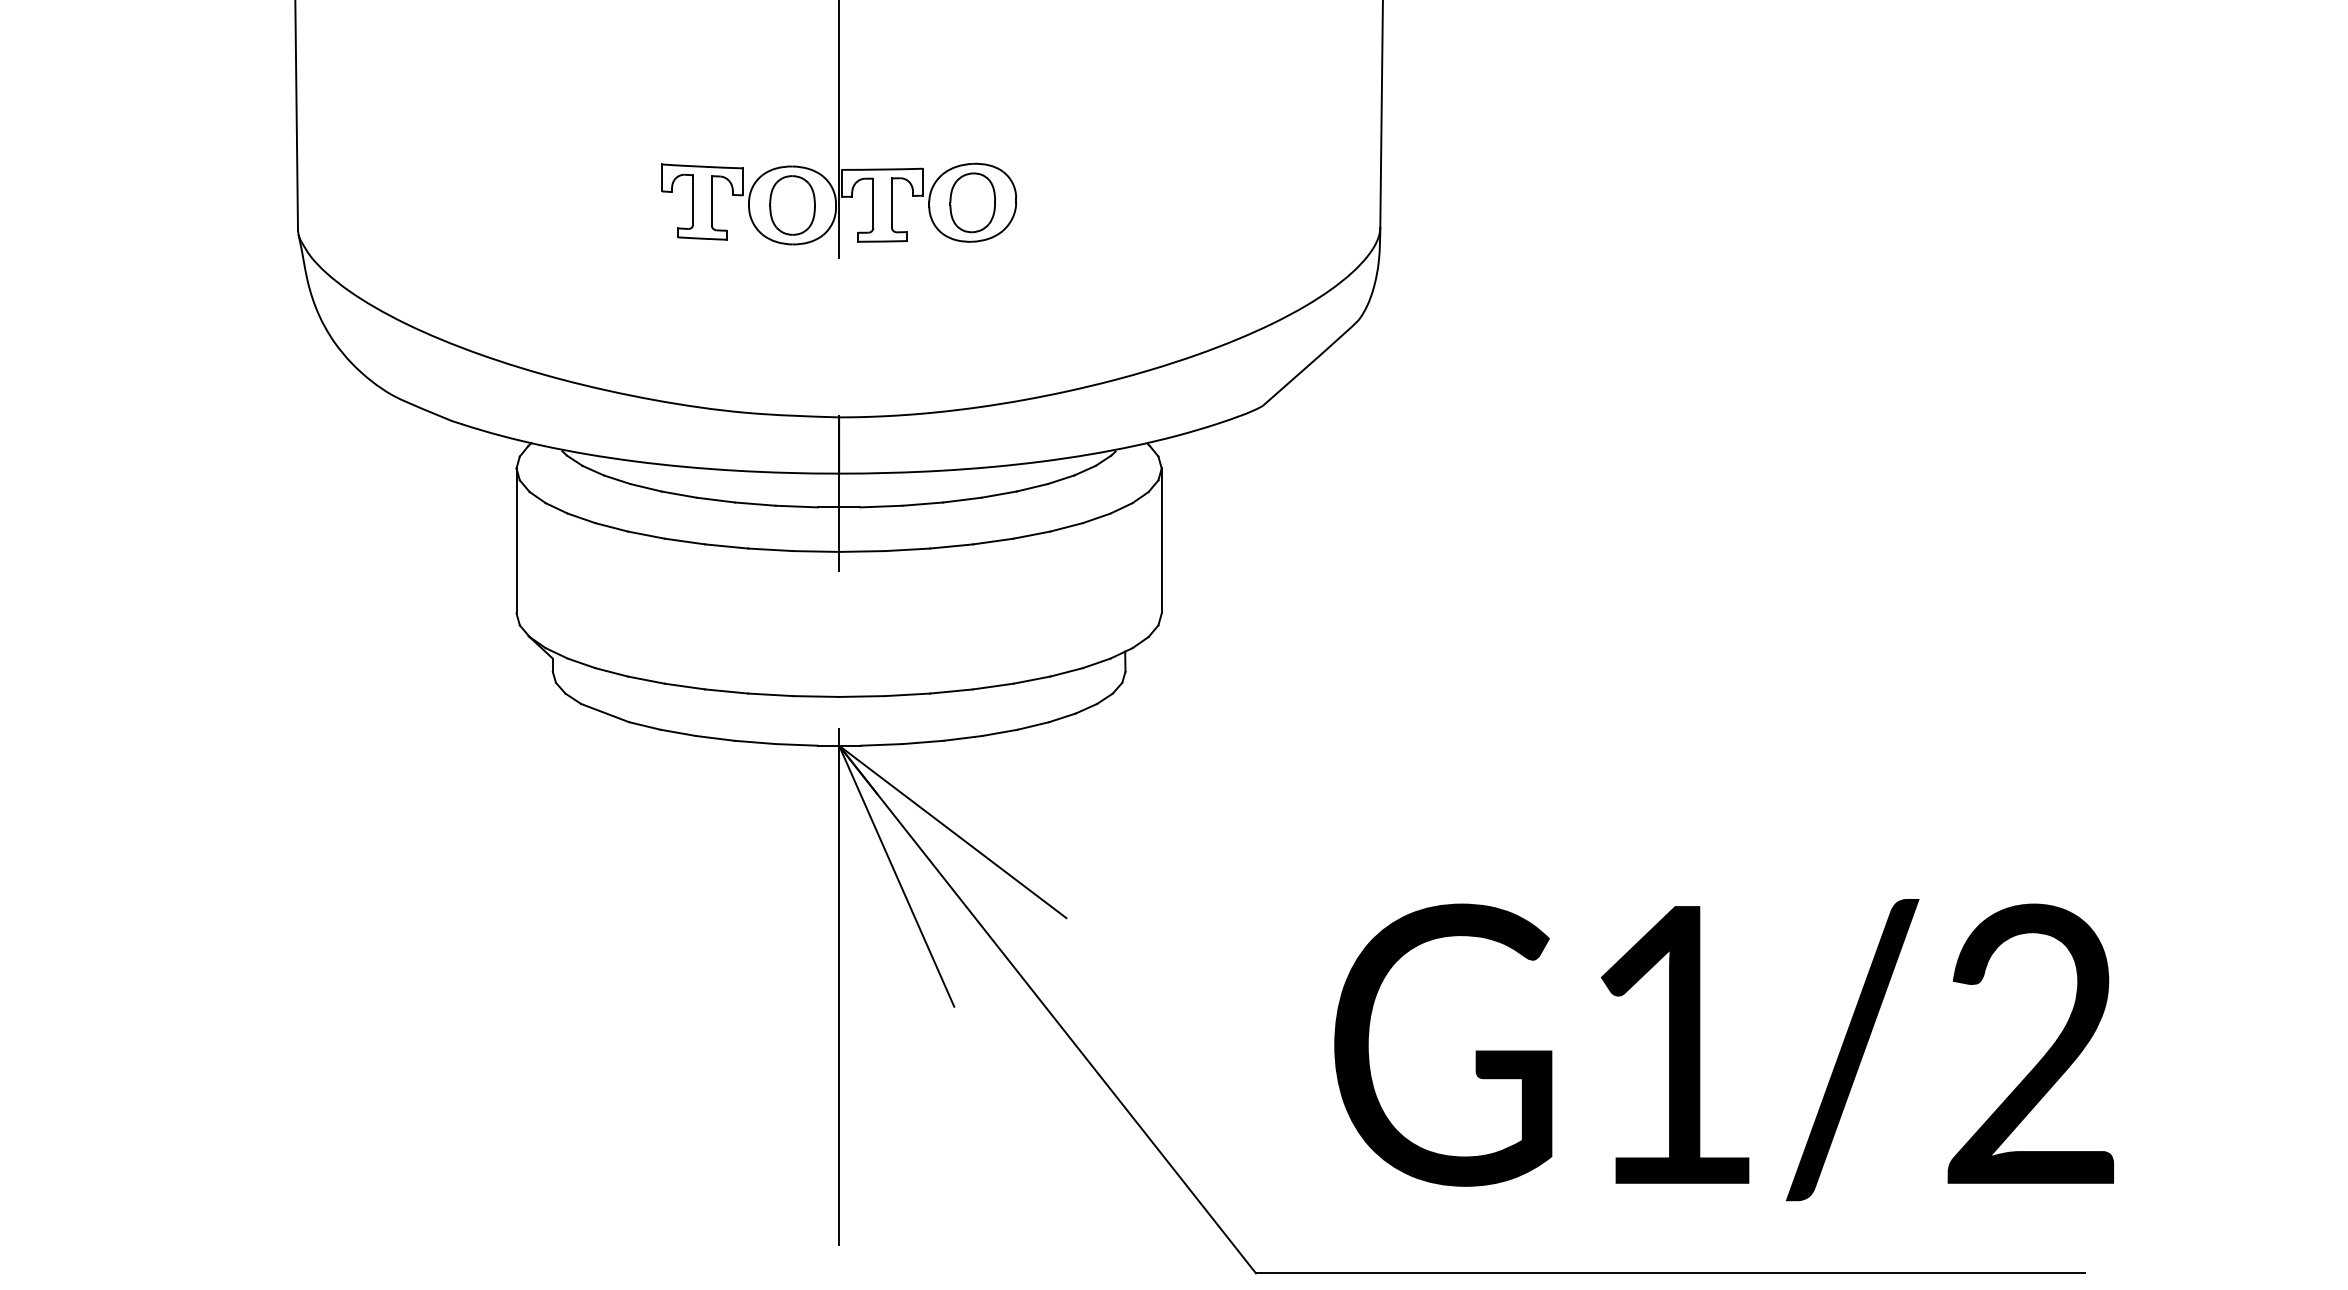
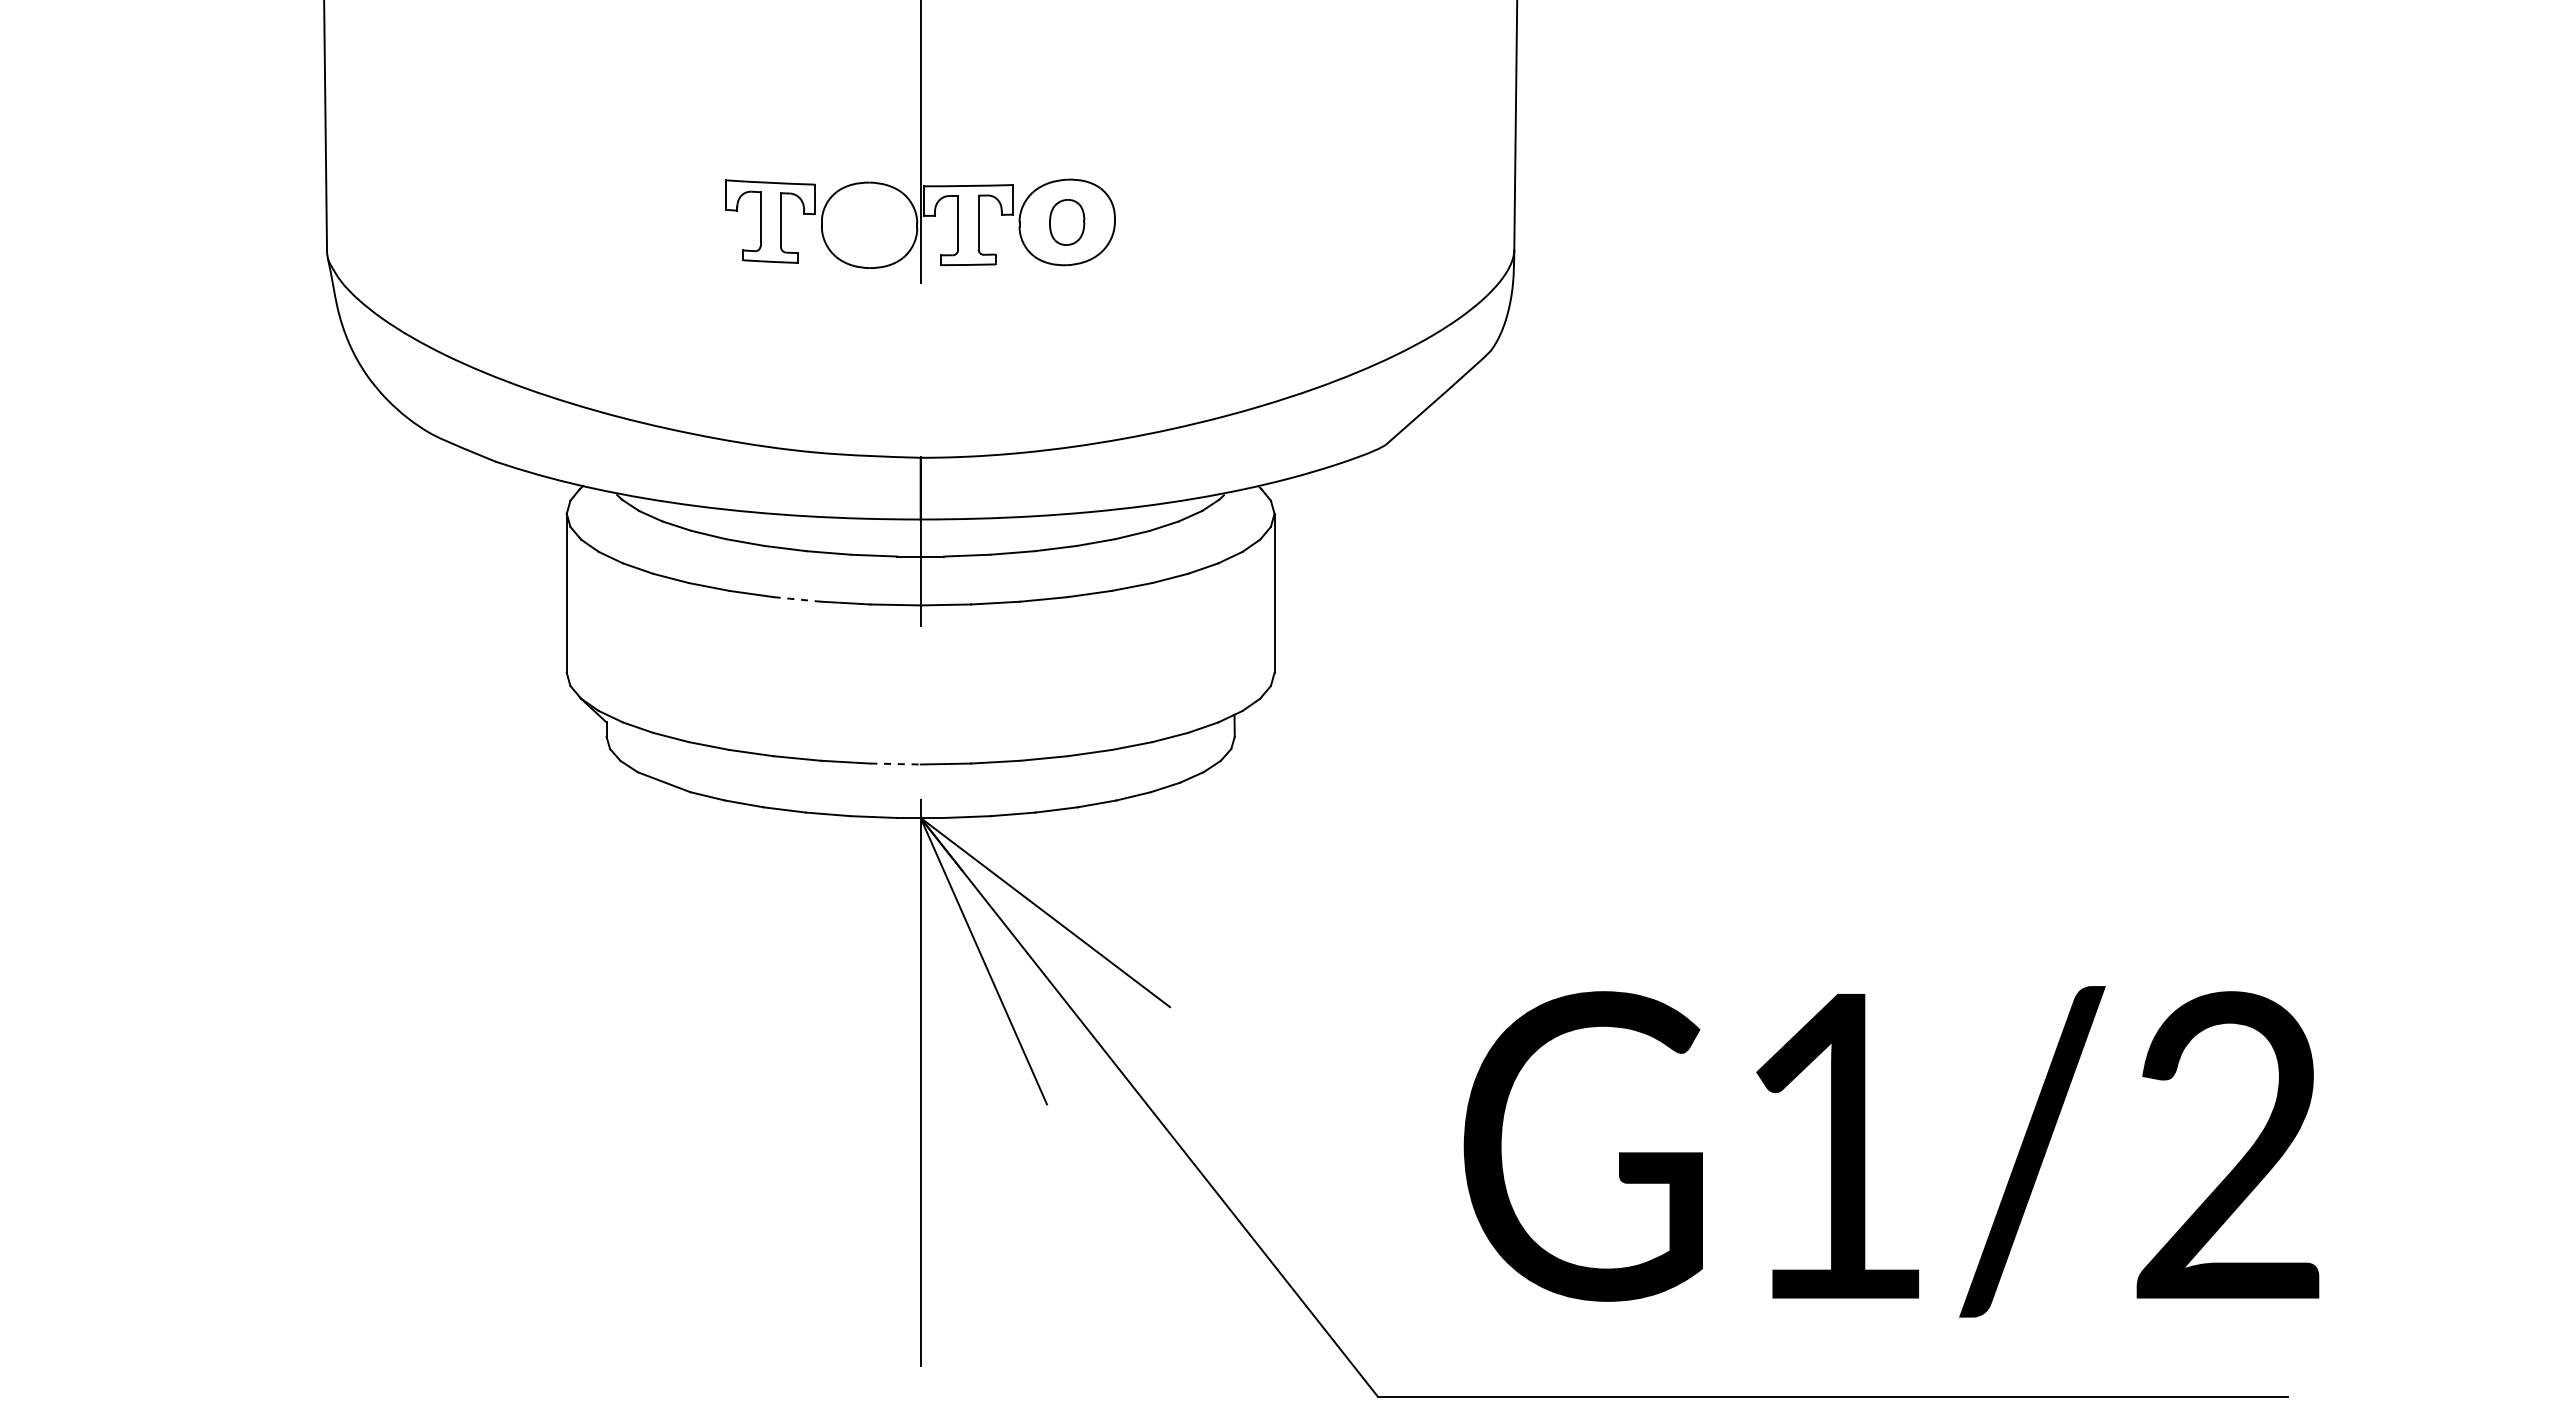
part: (972, 202) -> (1066, 222), size x0.7
part: (792, 205) -> (869, 225), removed
line: (726, 546) -> (797, 599), solid -> dashed
line: (816, 696) -> (895, 764), solid -> dashed

